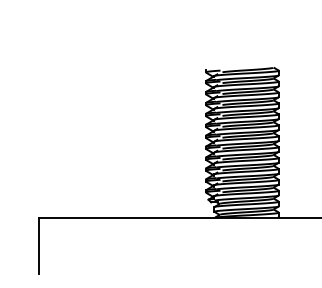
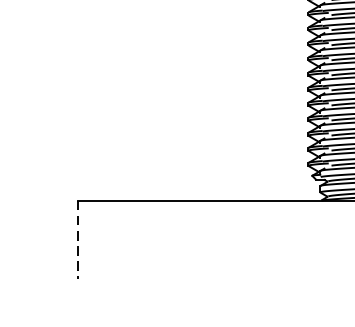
line: (38, 246) -> (77, 240), solid -> dashed

